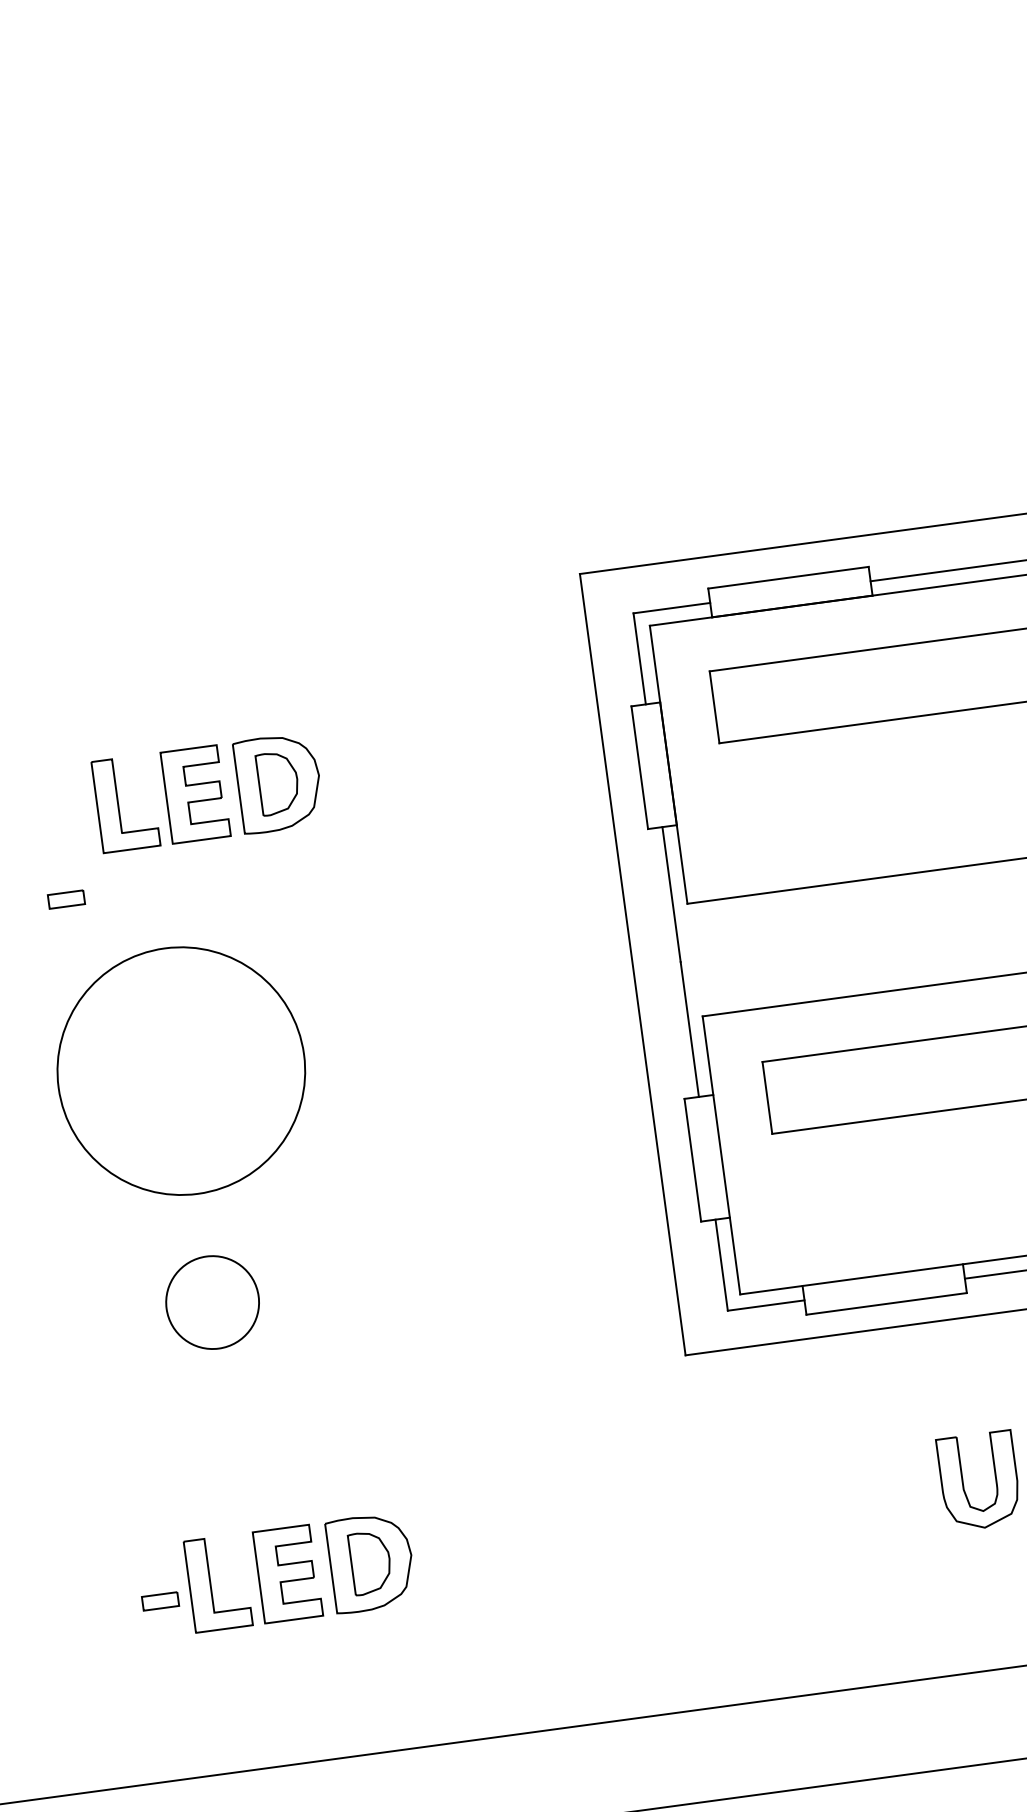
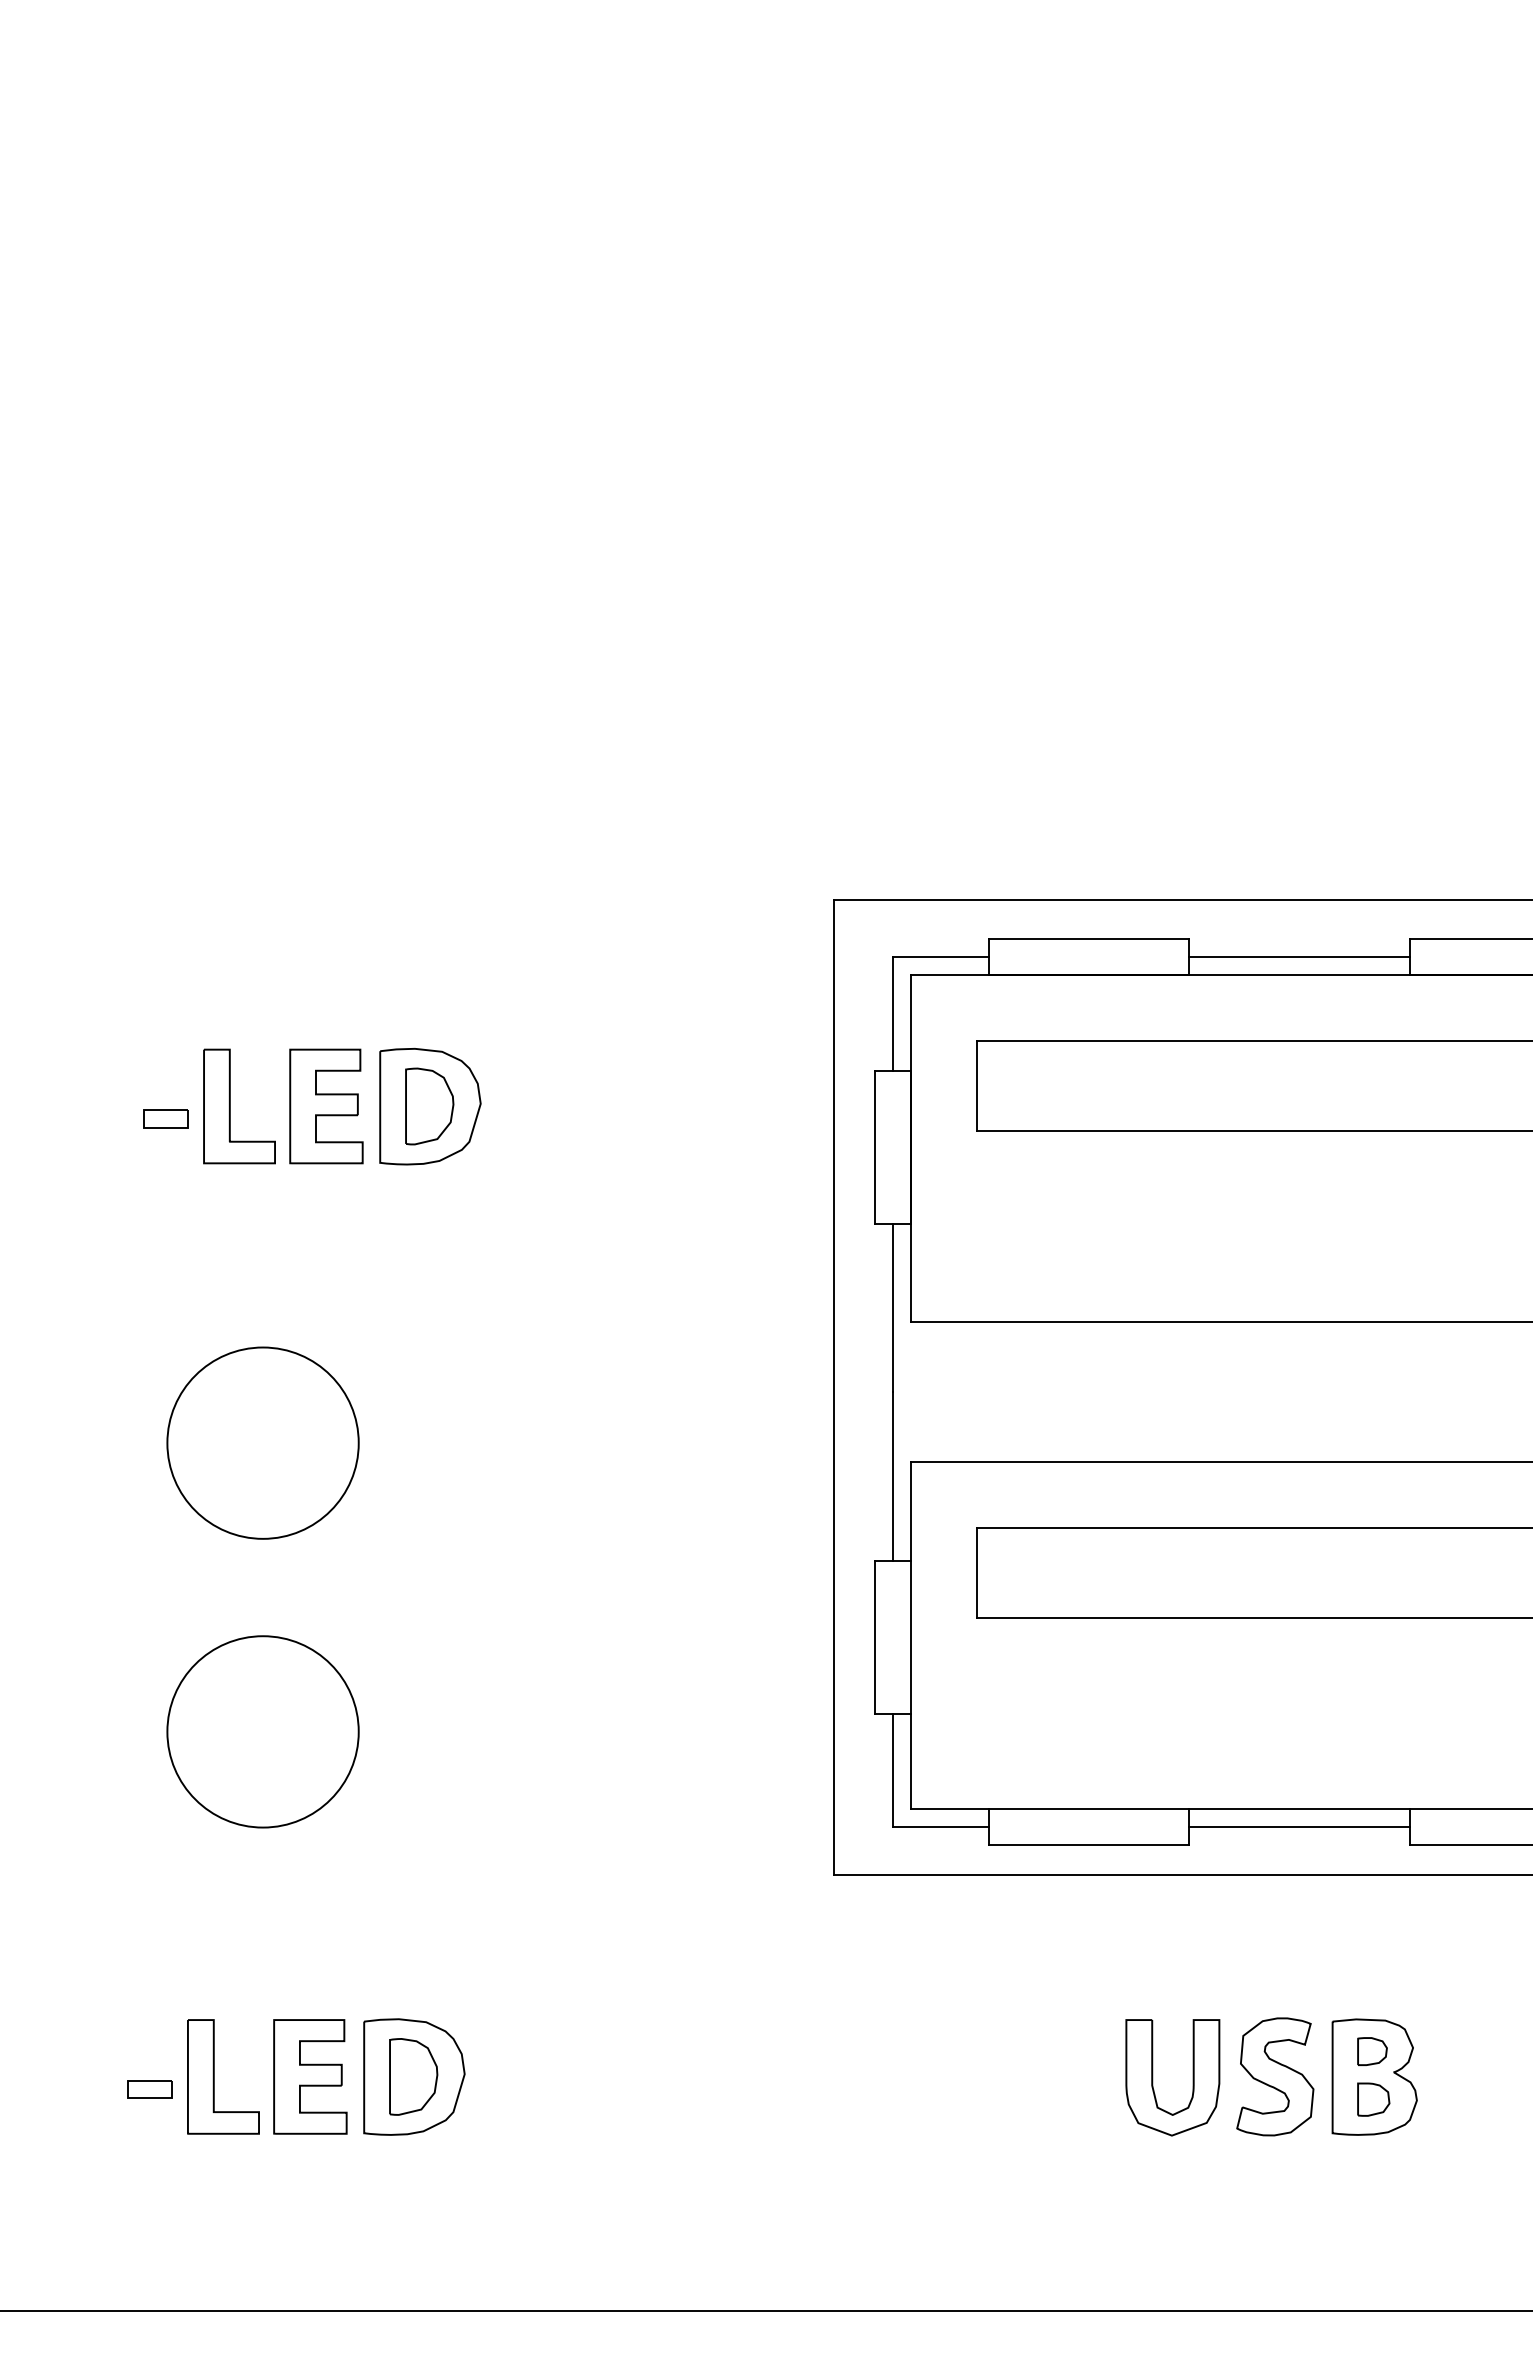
part: (66, 899) -> (165, 1118), moved
circle: (180, 1070) -> (262, 1442), size x0.62
circle: (212, 1302) -> (262, 1731), size x1.67

